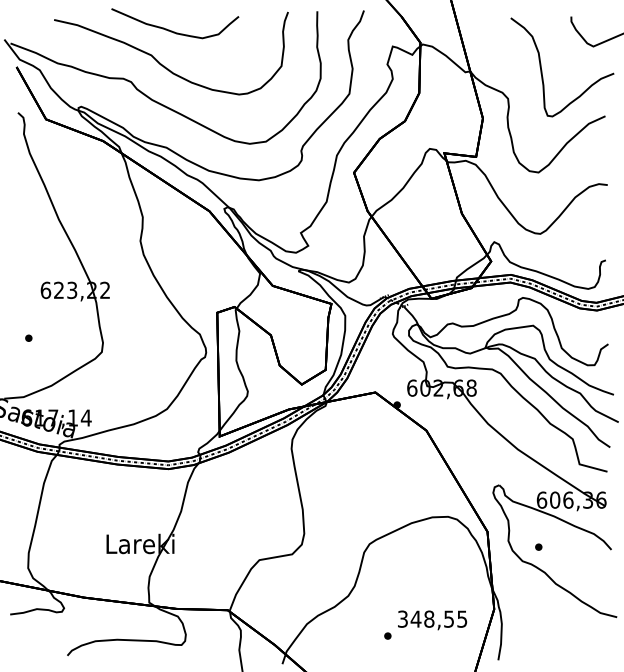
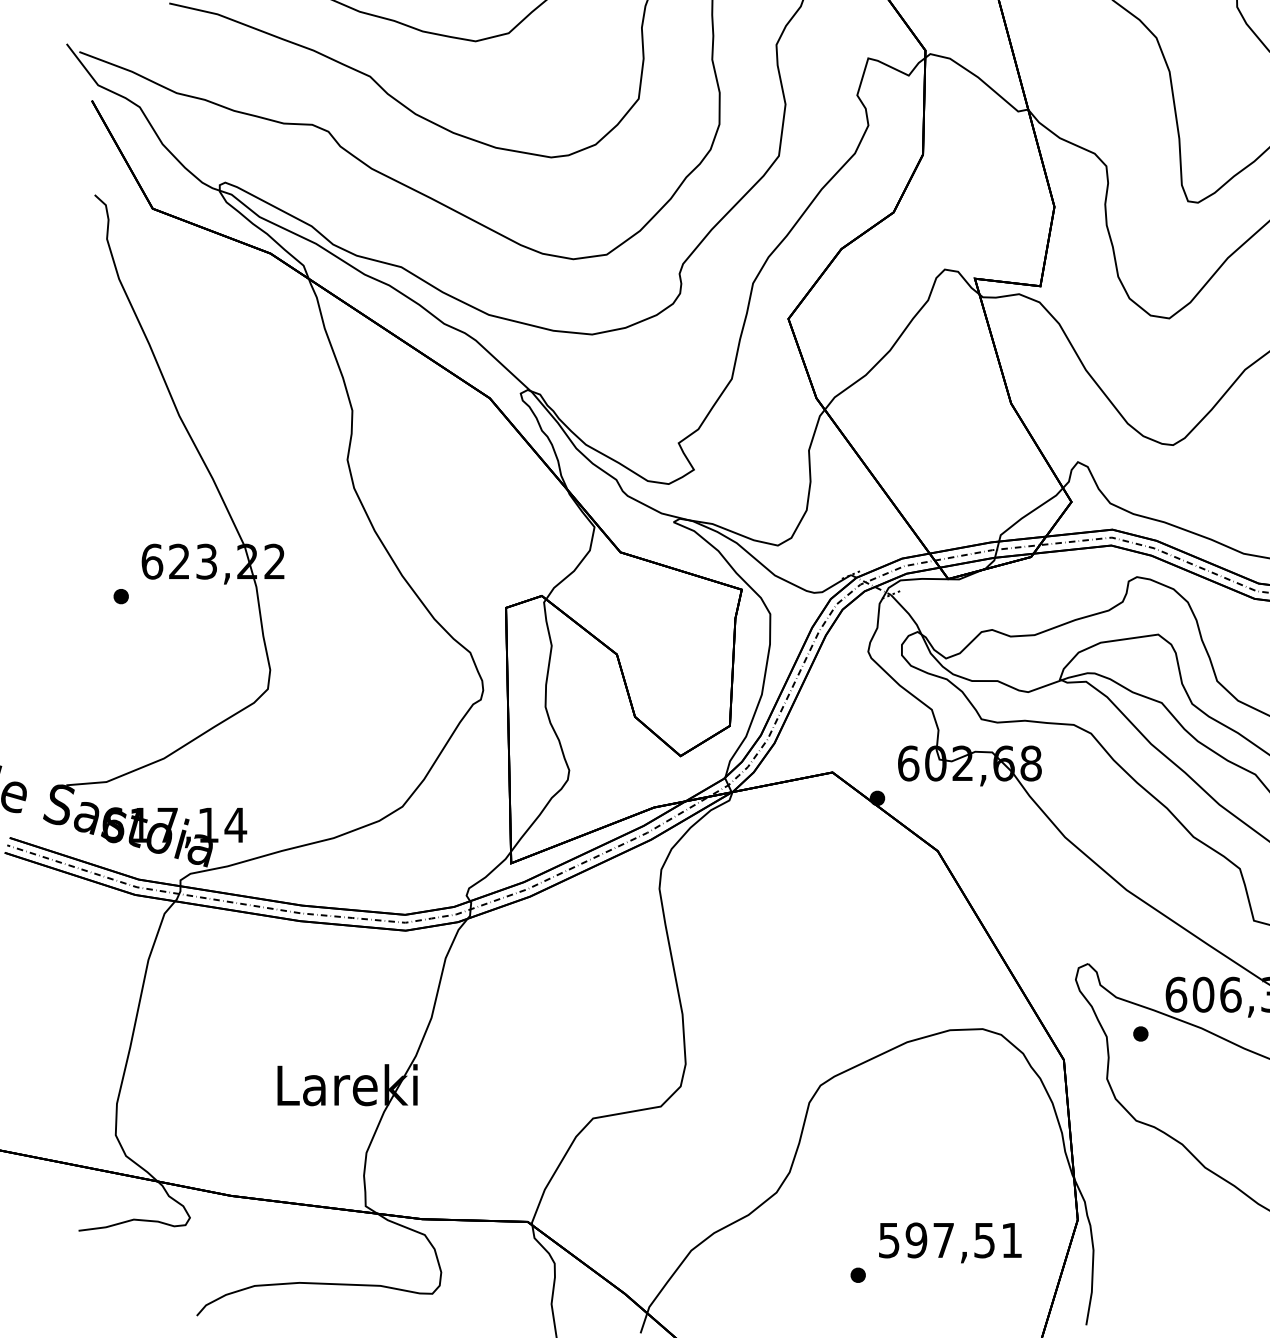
part: (28, 337) -> (120, 594), moved
part: (538, 546) -> (1140, 1032), moved
text: (432, 618) -> (950, 1238), 348,55 -> 597,51

